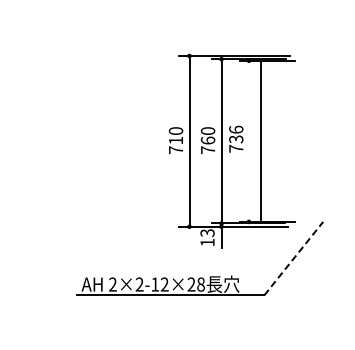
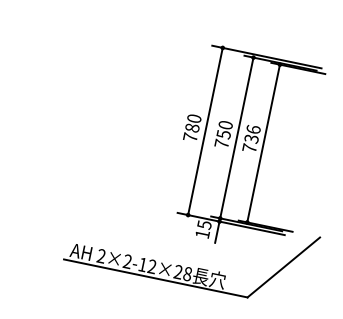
text: (175, 140) -> (191, 127), 710 -> 780
text: (207, 140) -> (223, 134), 760 -> 750
line: (260, 140) -> (263, 142), moved
text: (207, 232) -> (204, 224), 13 -> 15
line: (294, 258) -> (284, 267), dashed -> solid

